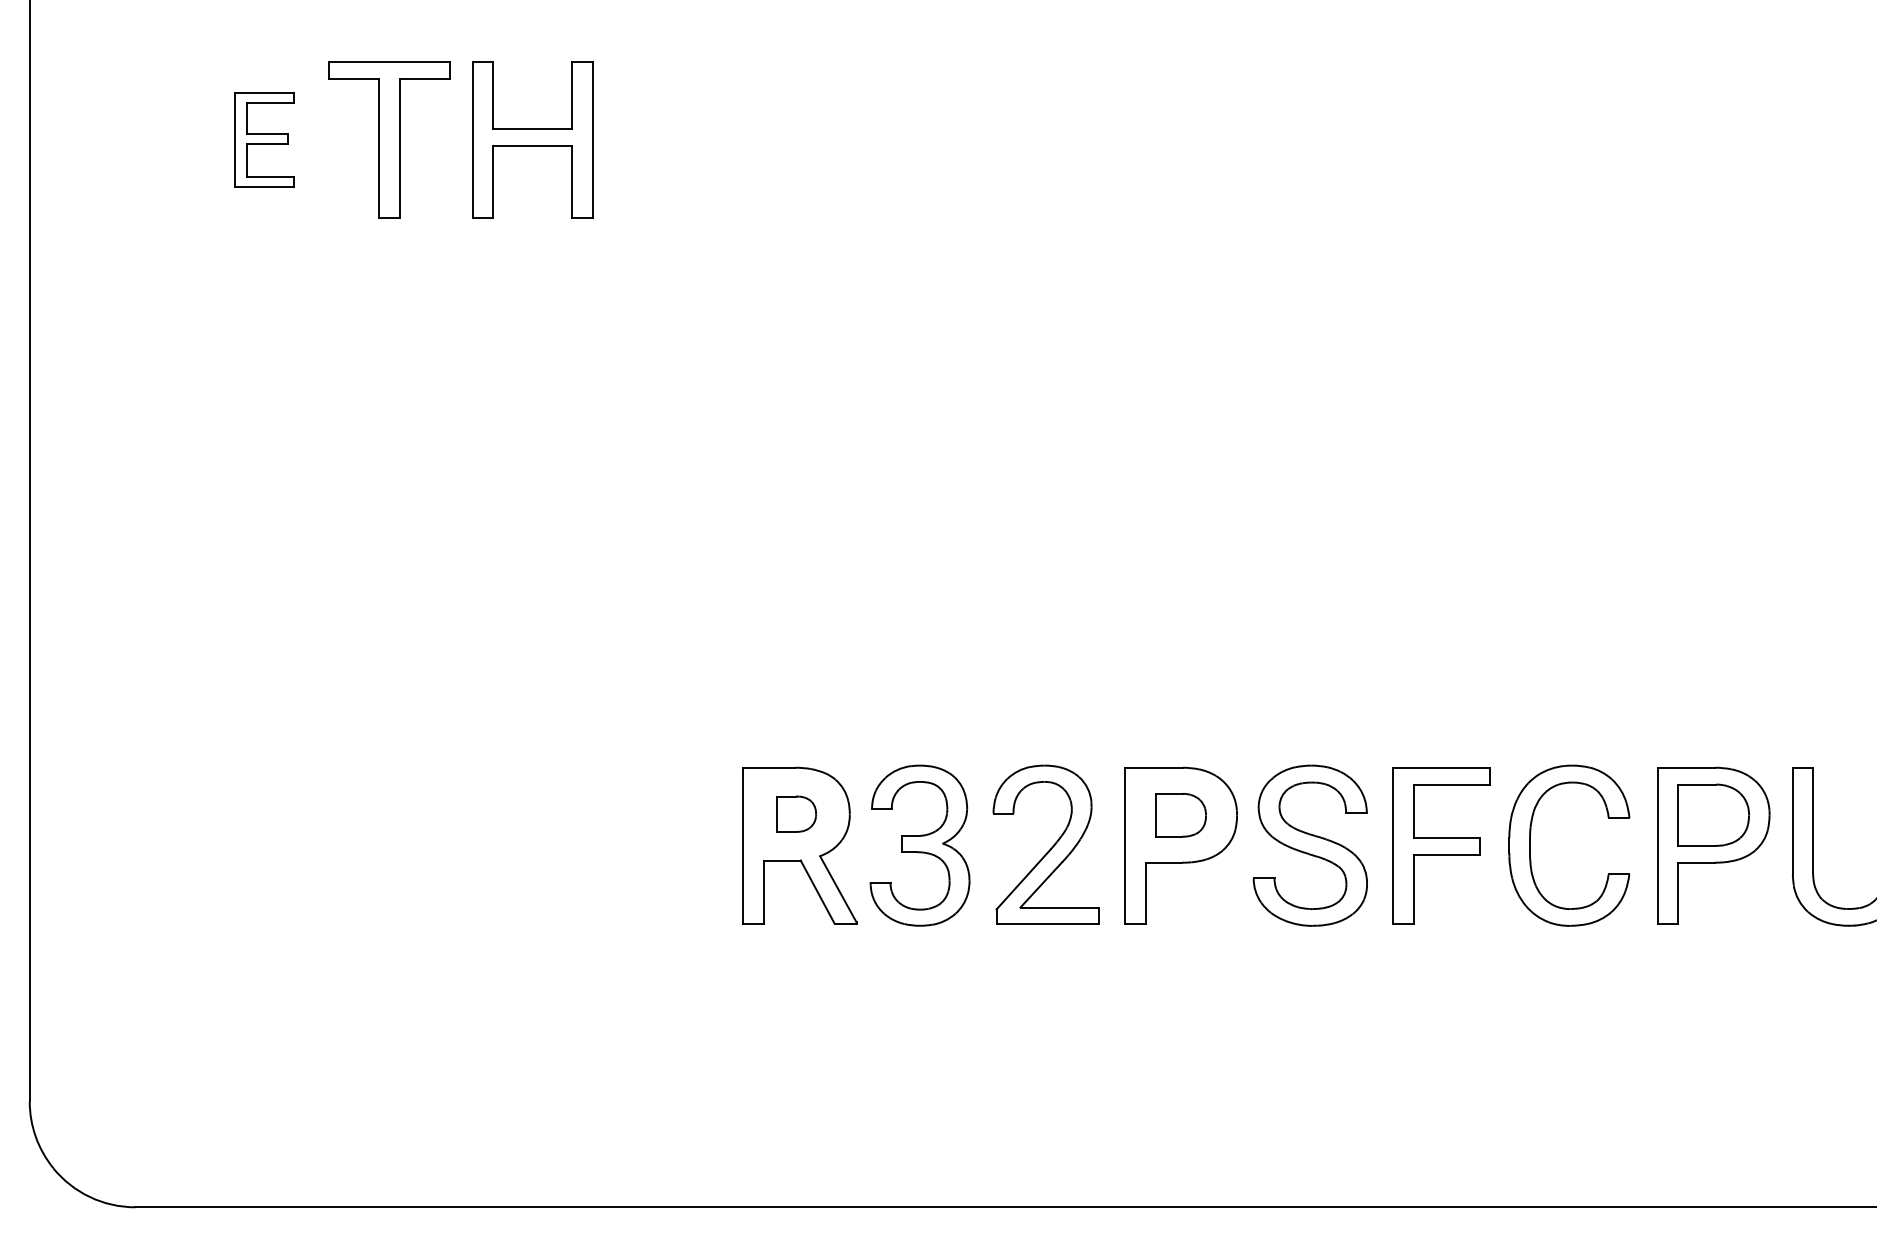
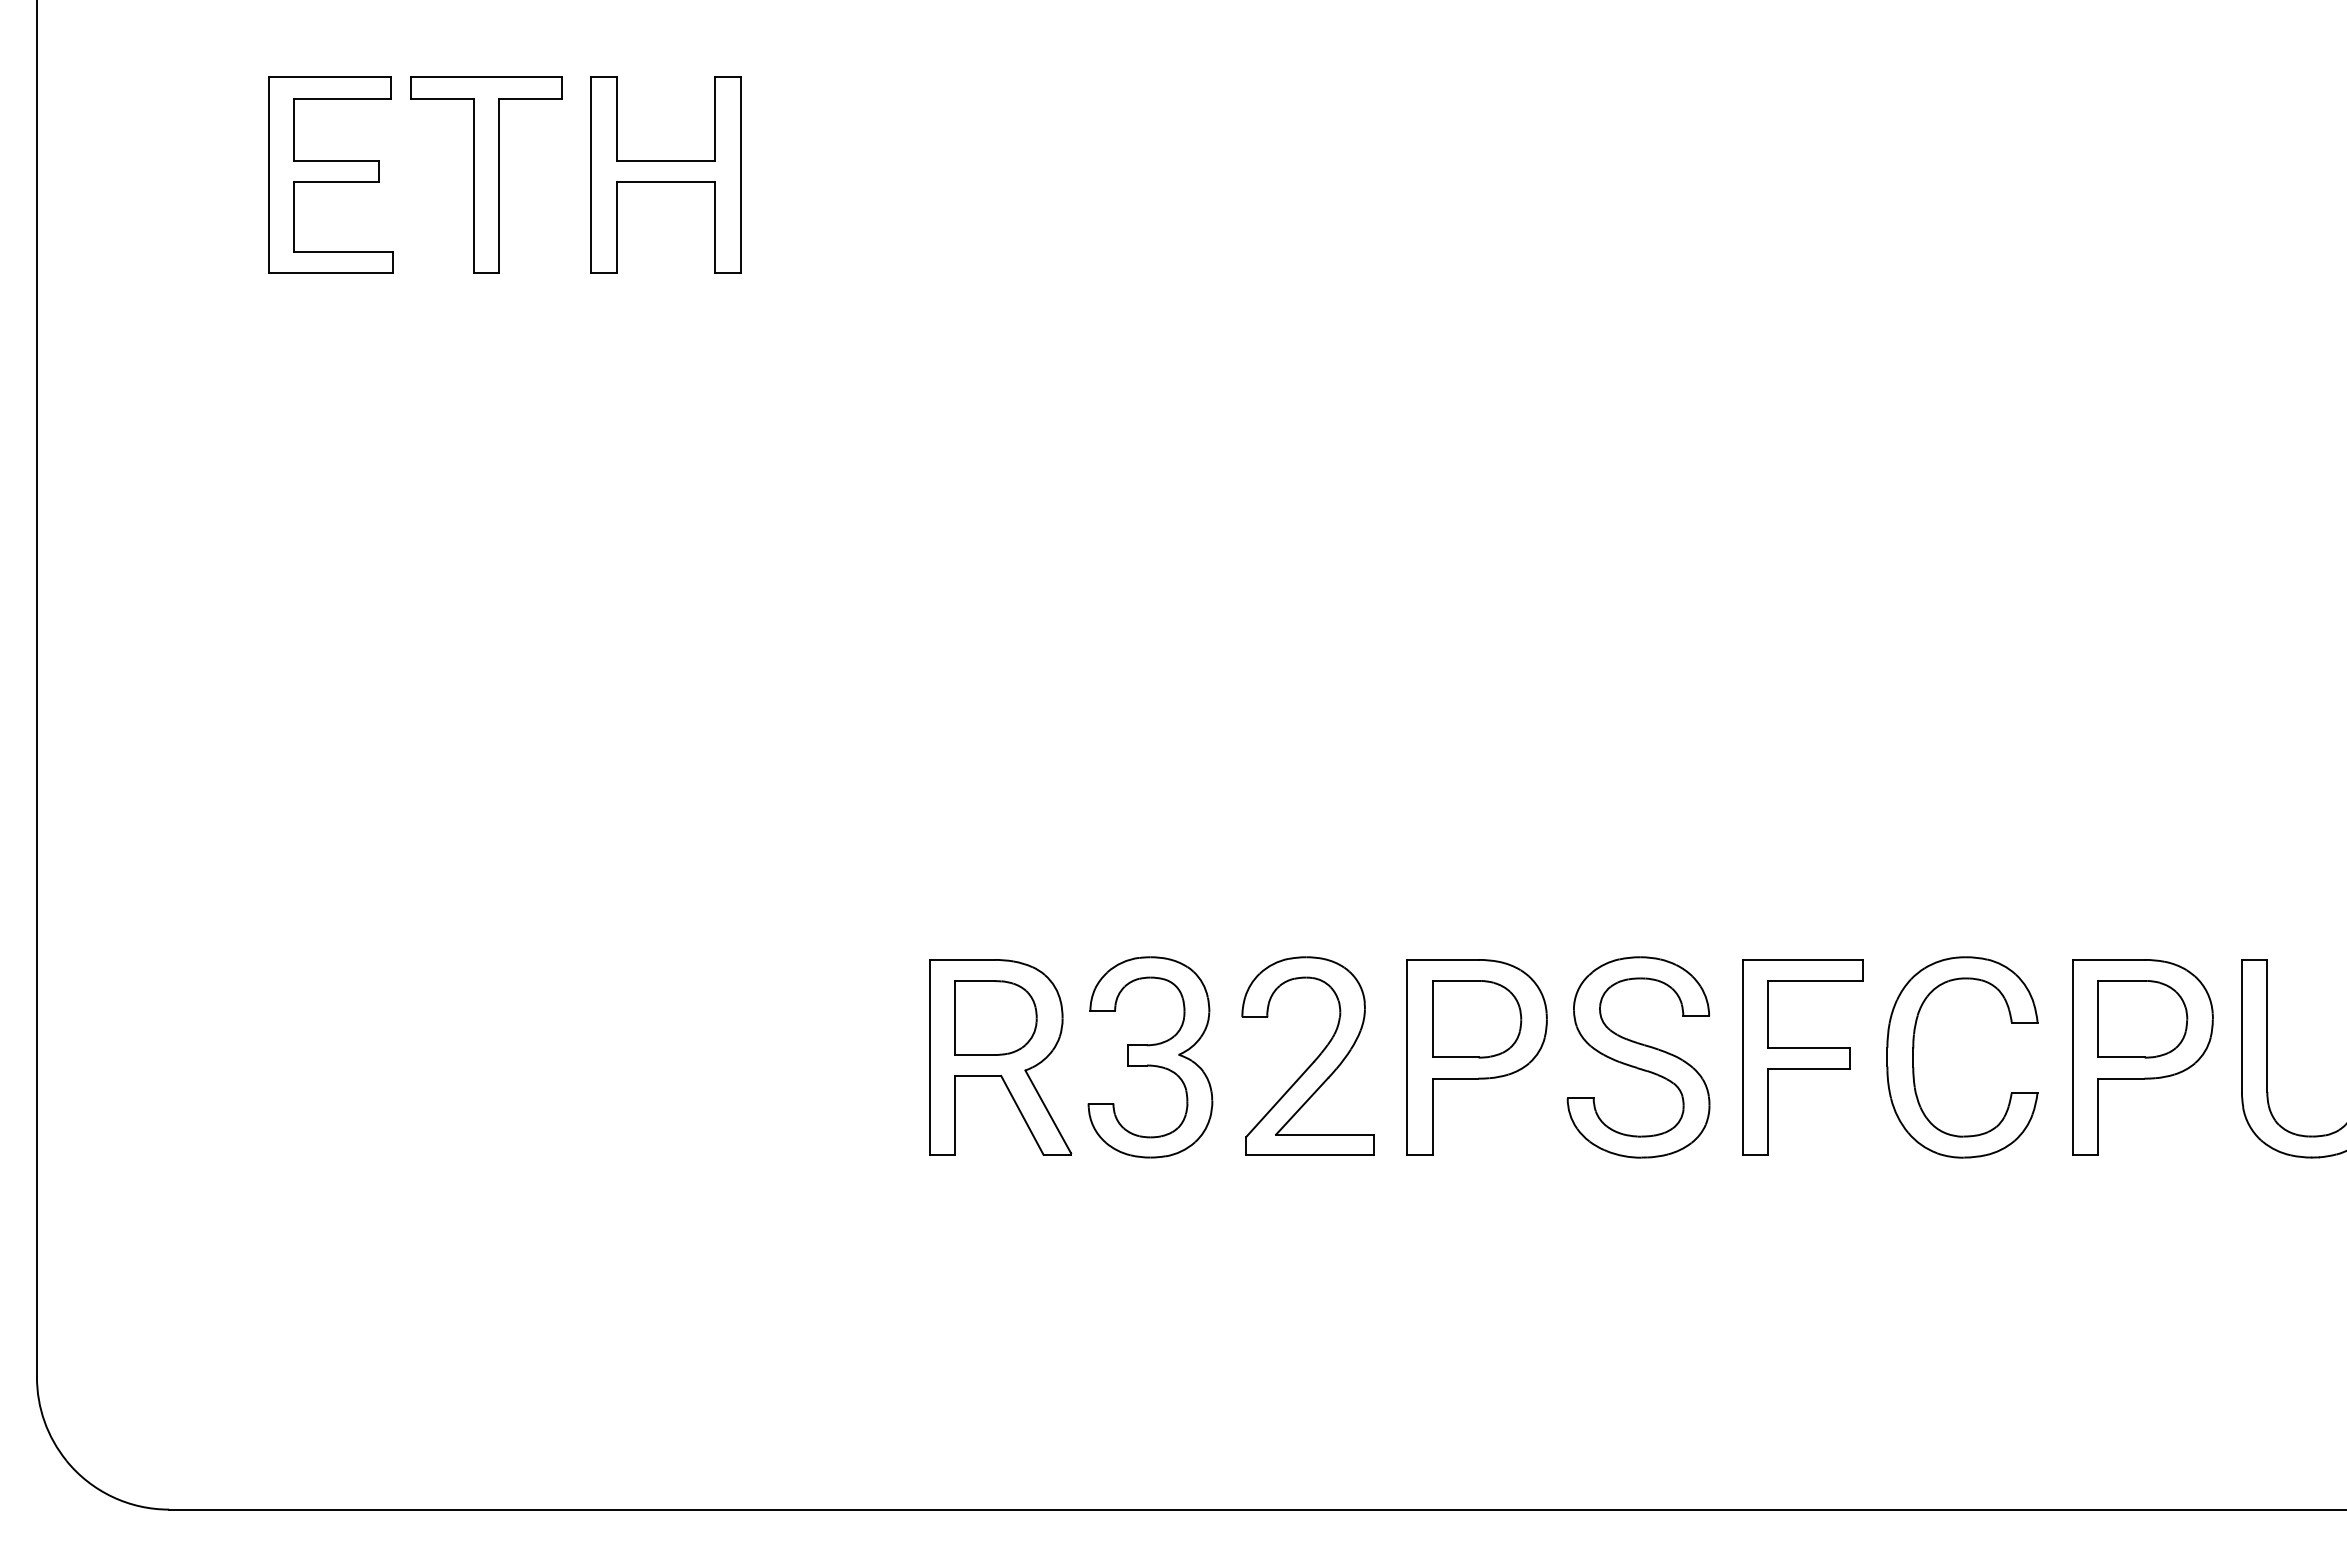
part: (264, 139) -> (330, 174), size x1.67
part: (796, 813) -> (995, 1017), size x1.67
part: (1181, 815) -> (1477, 1019), size x1.43

